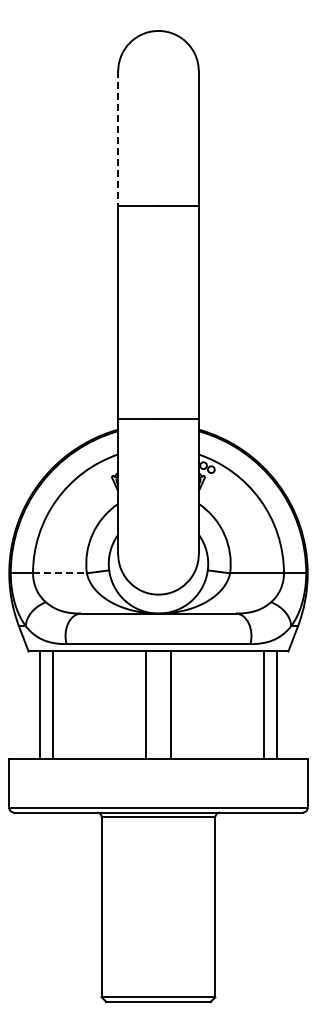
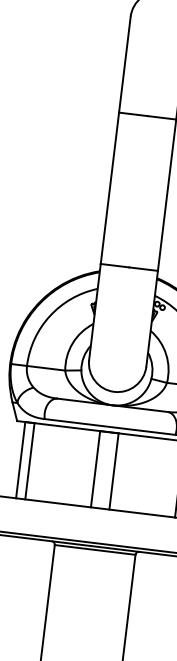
line: (118, 139) -> (124, 65), dashed -> solid
line: (59, 573) -> (45, 368), dashed -> solid

